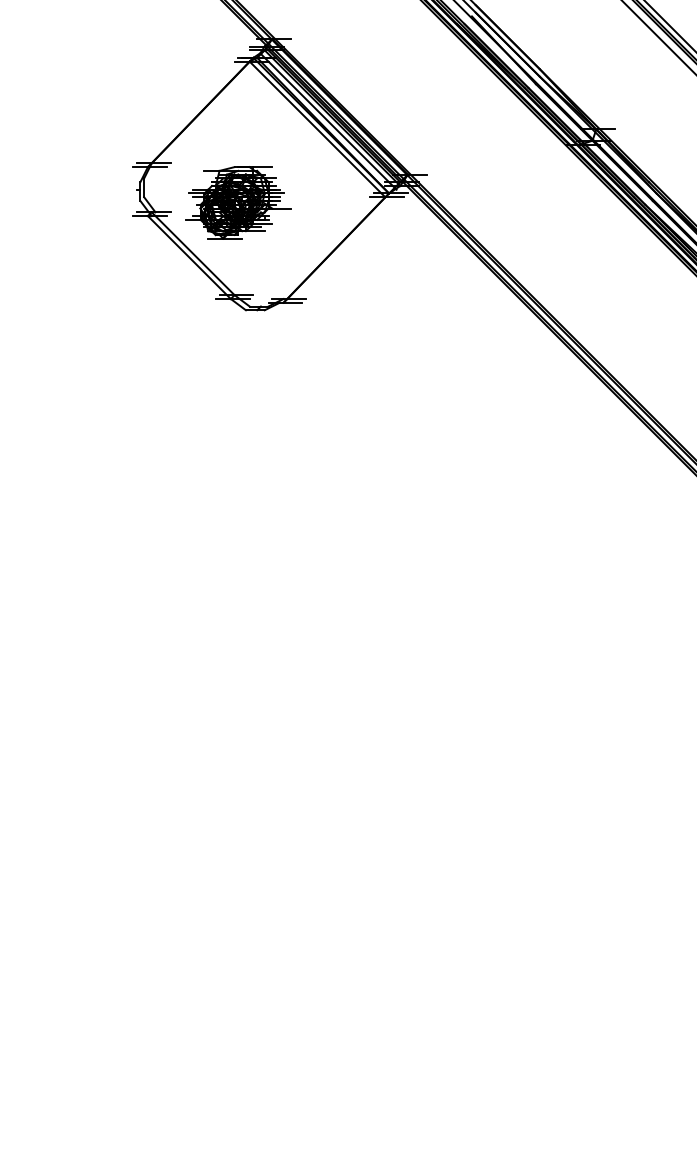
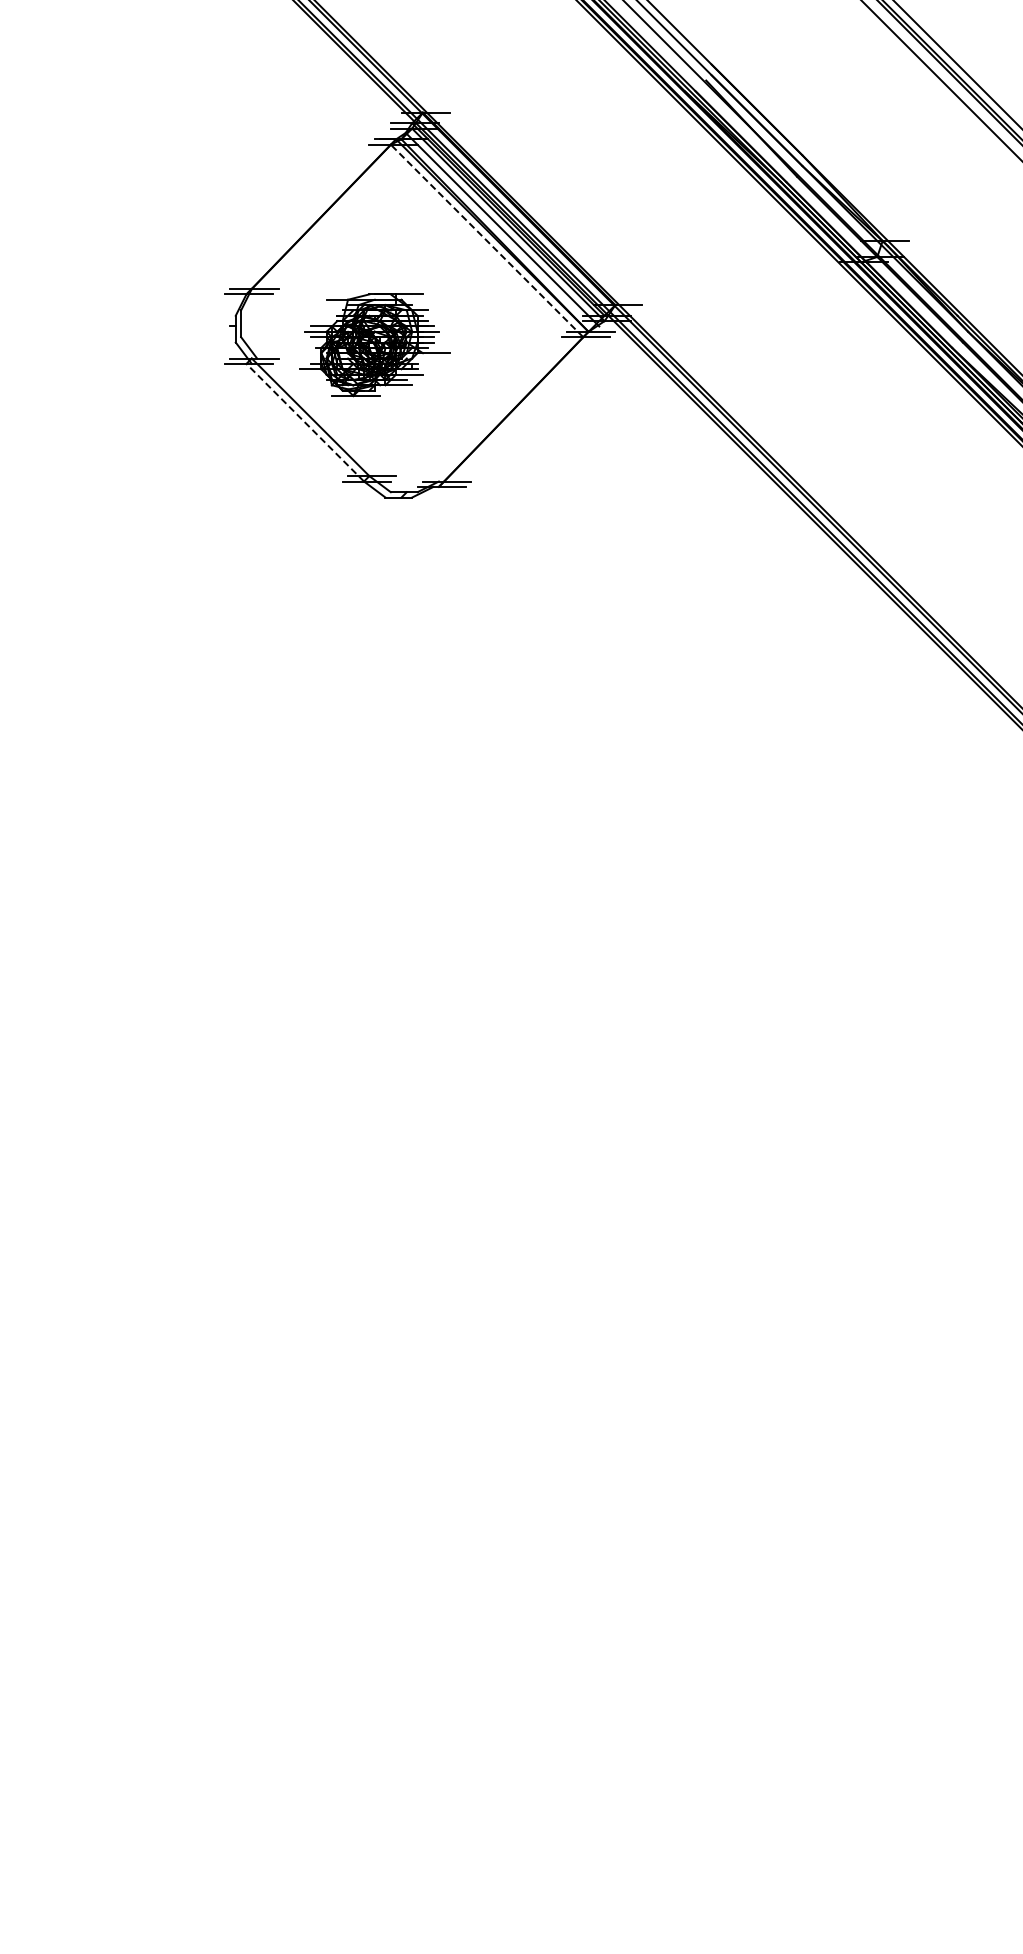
line: (317, 129) -> (486, 240), solid -> dashed
line: (188, 257) -> (304, 422), solid -> dashed

